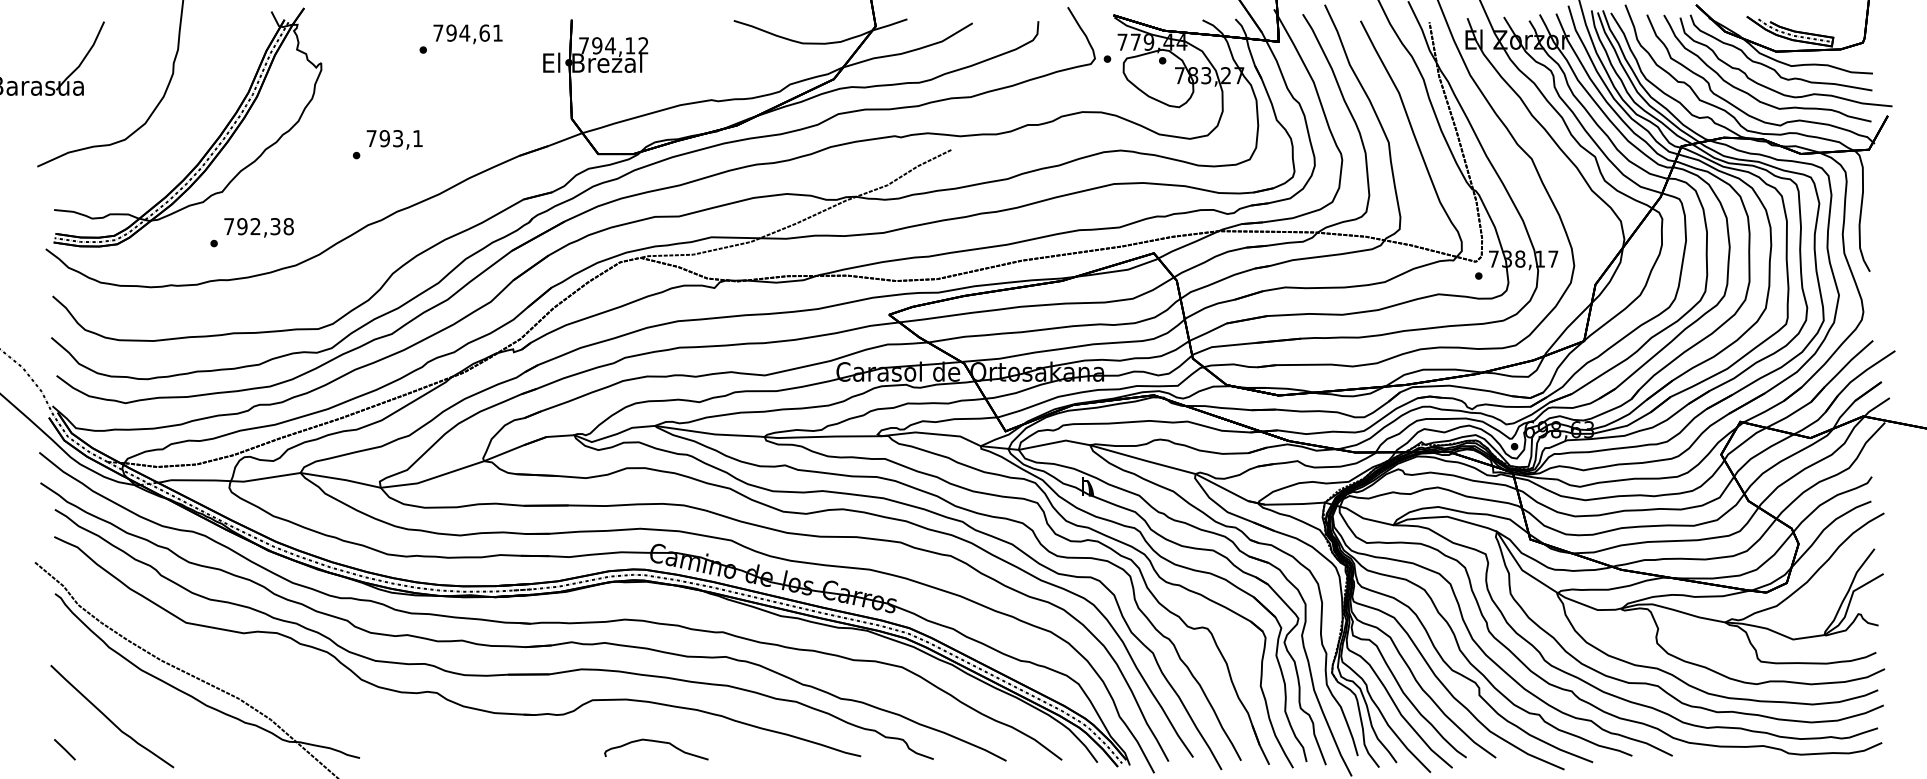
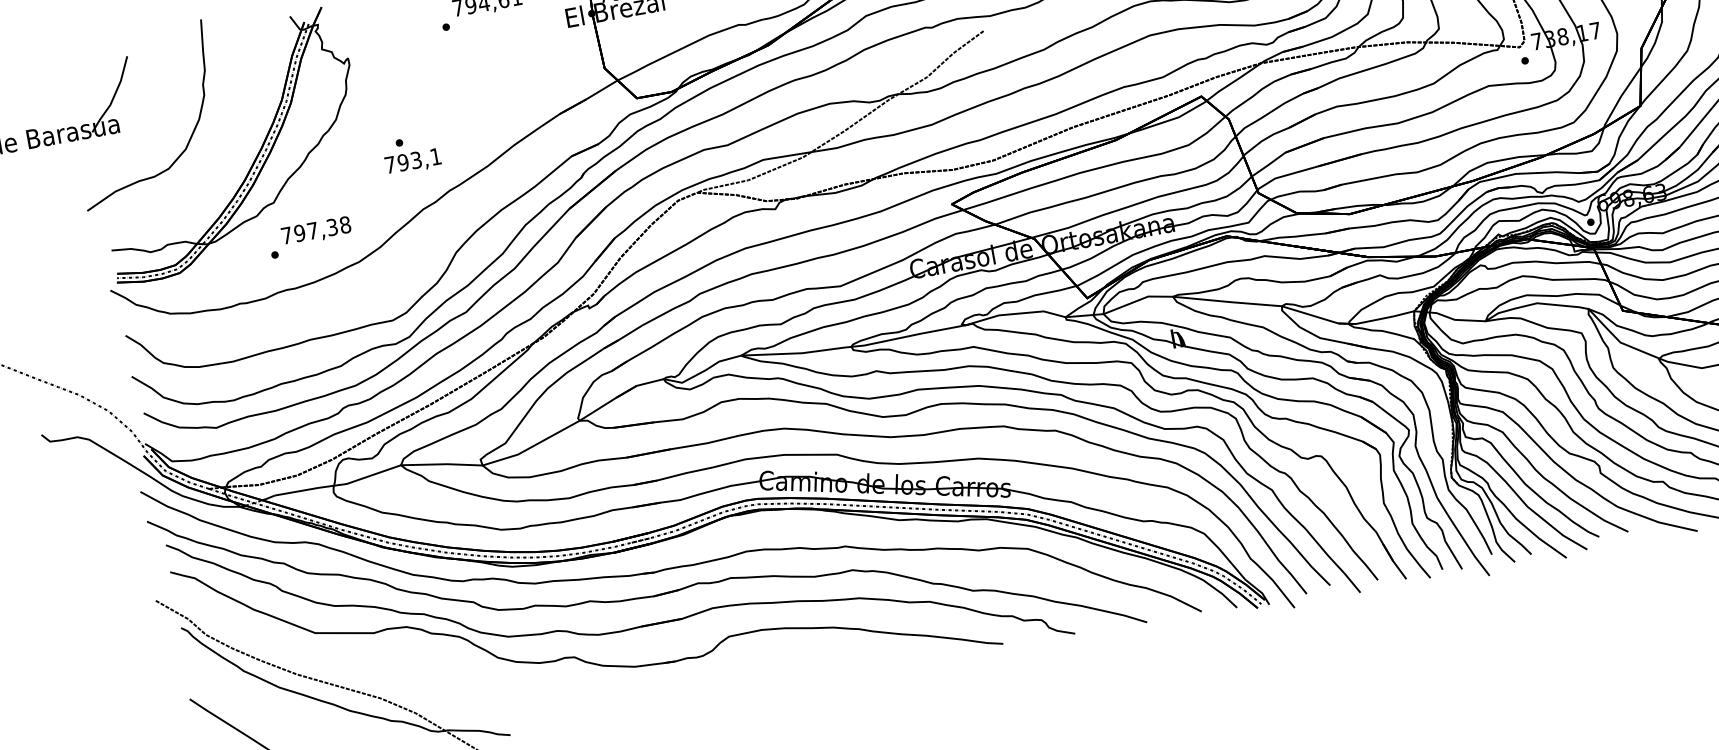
text: (394, 139) -> (412, 161), moved
text: (255, 226) -> (312, 230), 792,38 -> 797,38
curve: (656, 742) -> (799, 666), removed

